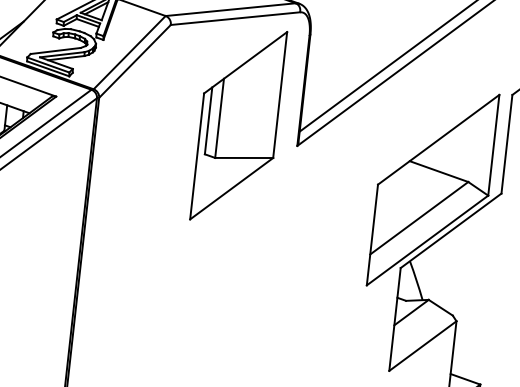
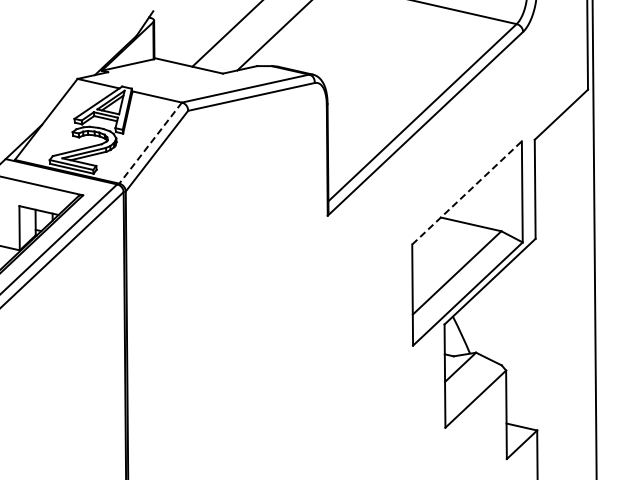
line: (129, 53) -> (150, 143), solid -> dashed
part: (238, 125) -> (267, 202), removed
line: (439, 139) -> (467, 192), solid -> dashed

